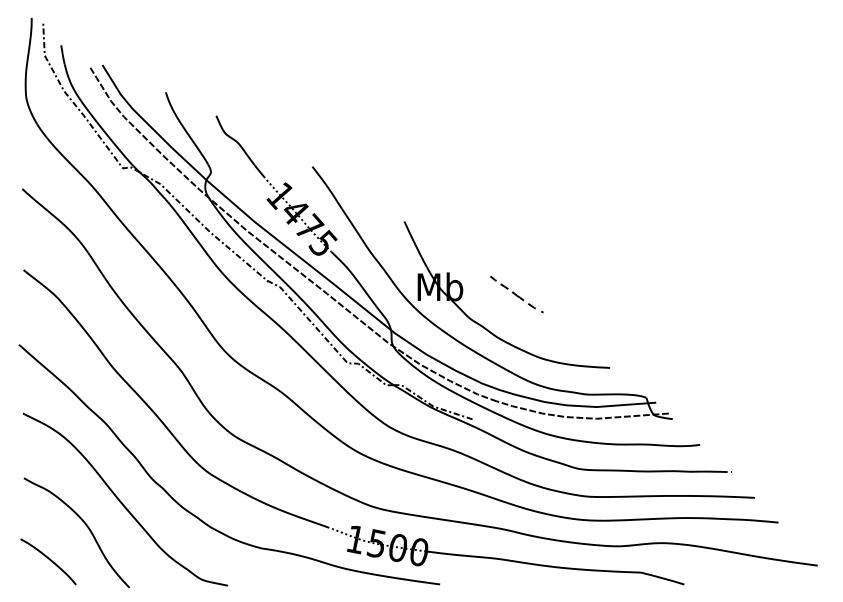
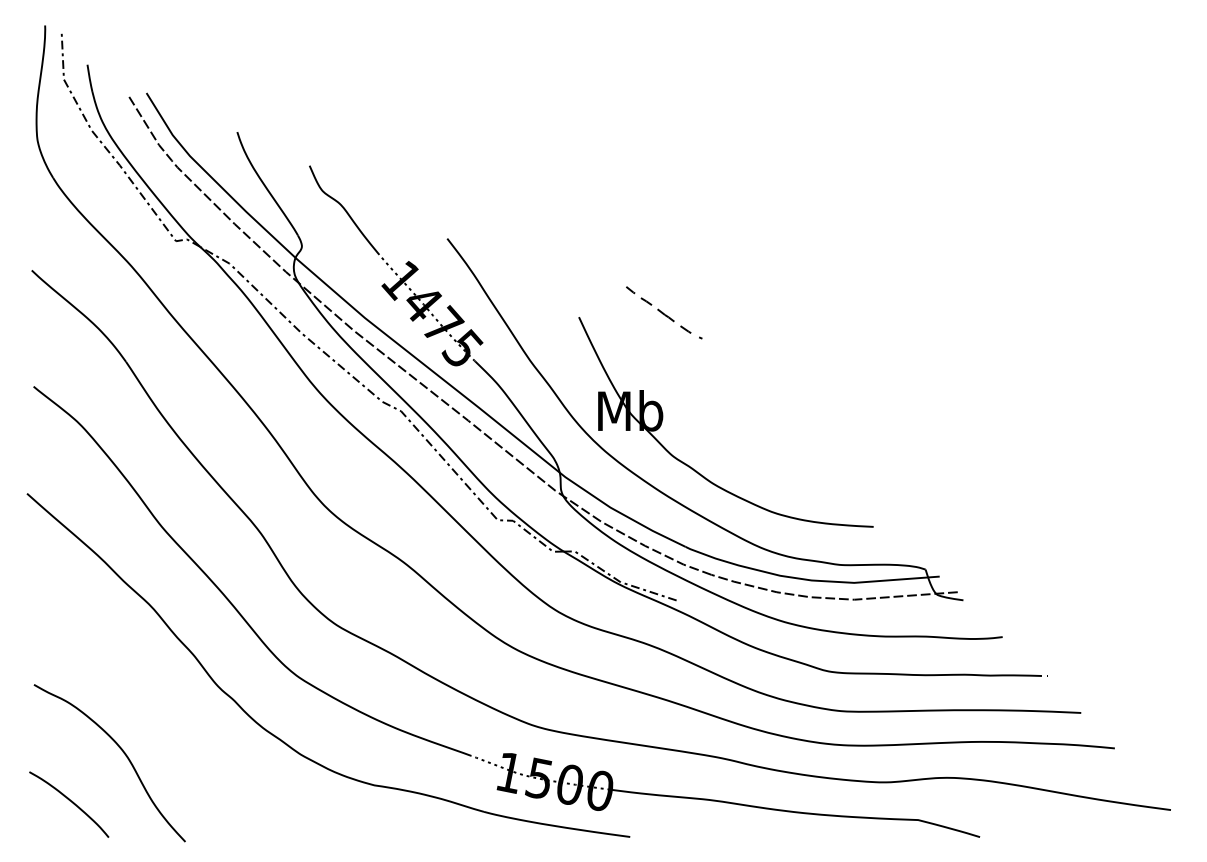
part: (516, 294) -> (663, 312), moved
curve: (121, 501) -> (173, 718), removed

